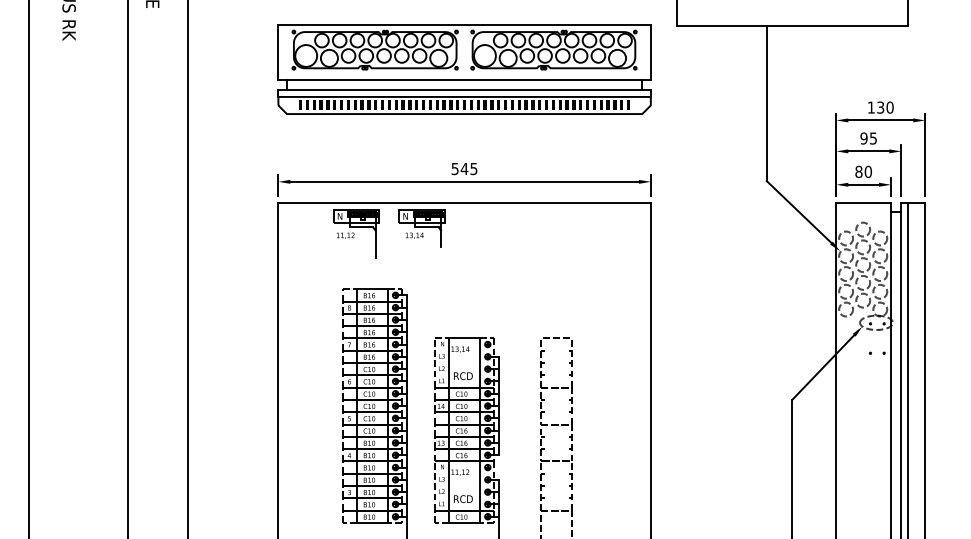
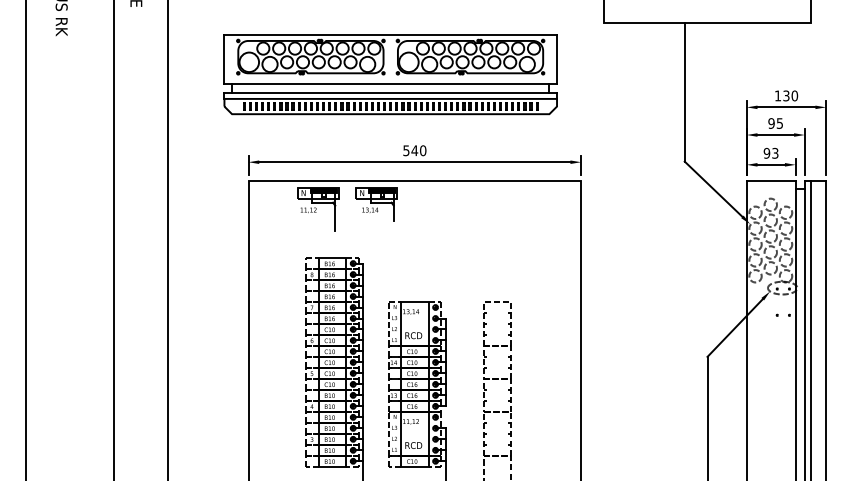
part: (464, 69) -> (390, 74), moved
text: (473, 168) -> (422, 150), 545 -> 540
text: (863, 171) -> (771, 152), 80 -> 93

